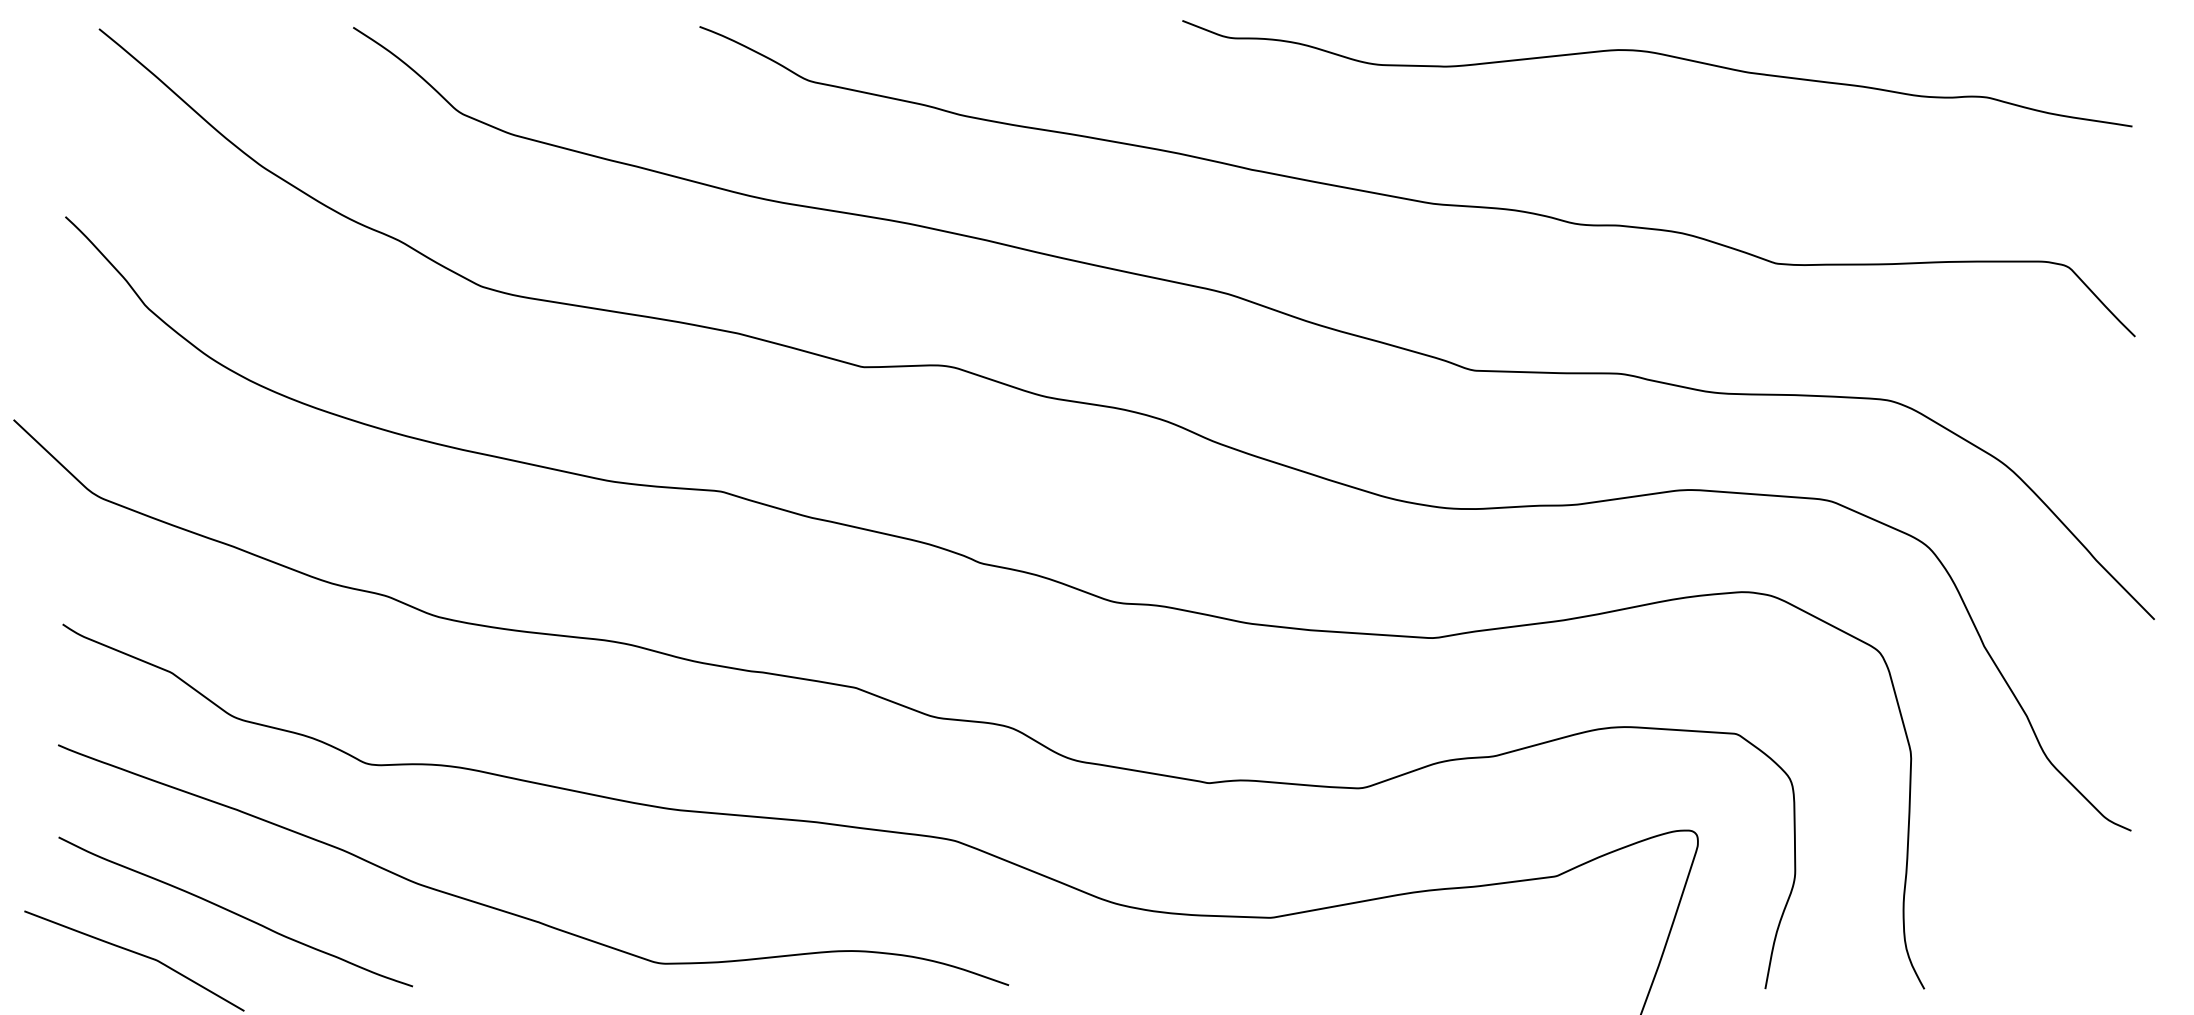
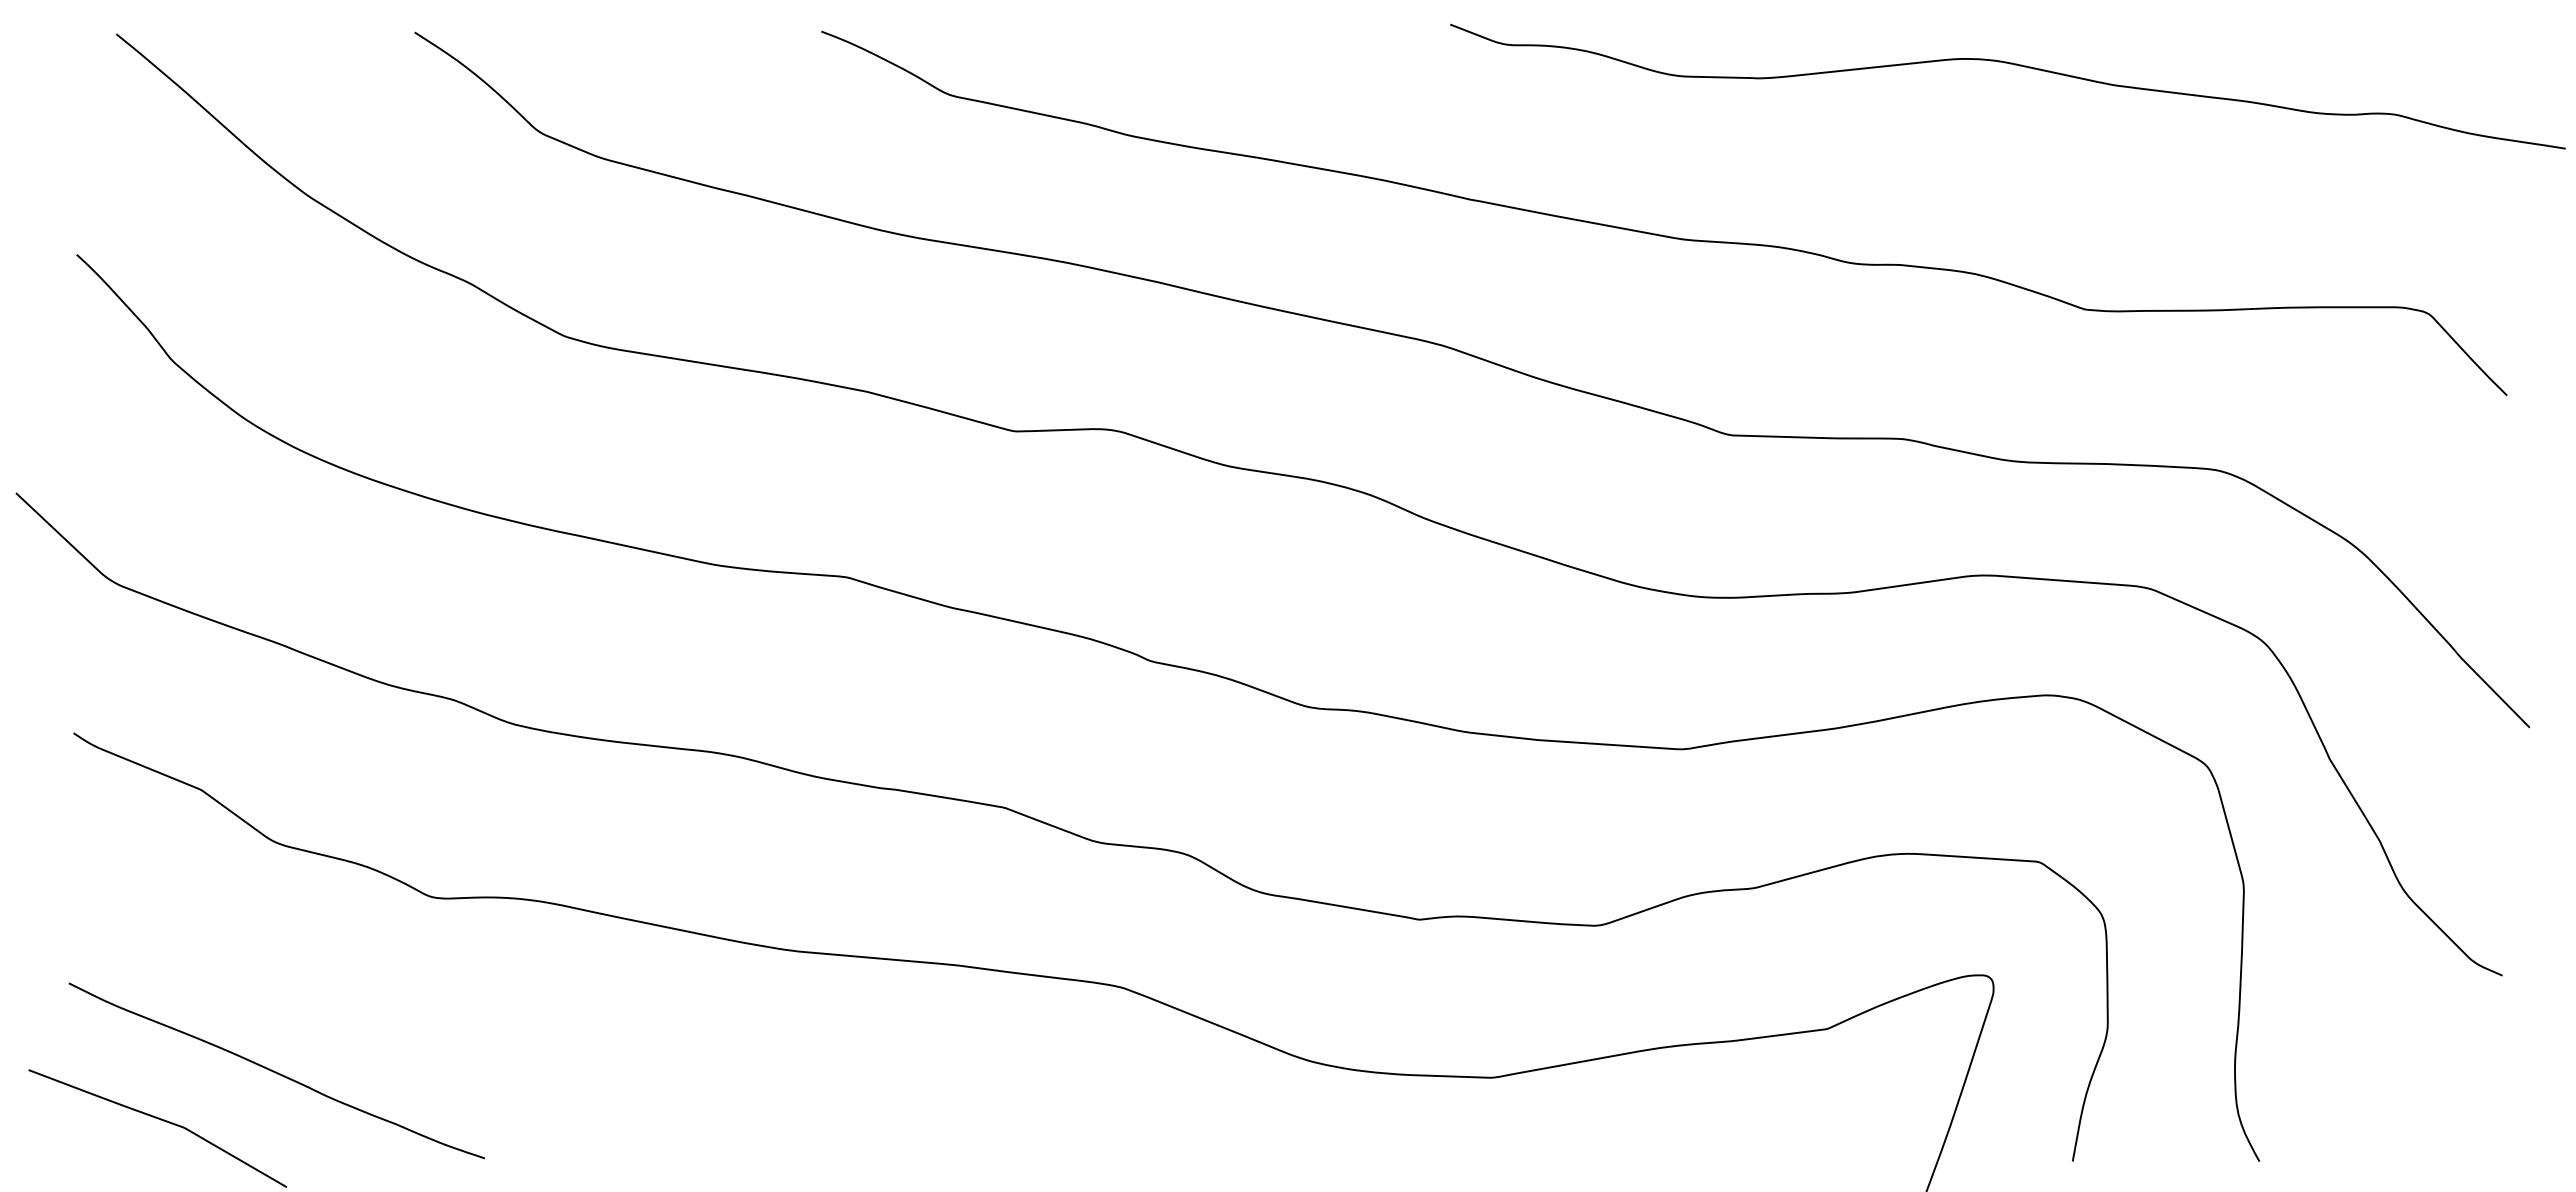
curve: (1658, 54) -> (2009, 64), moved
curve: (516, 914) -> (606, 1073), removed

